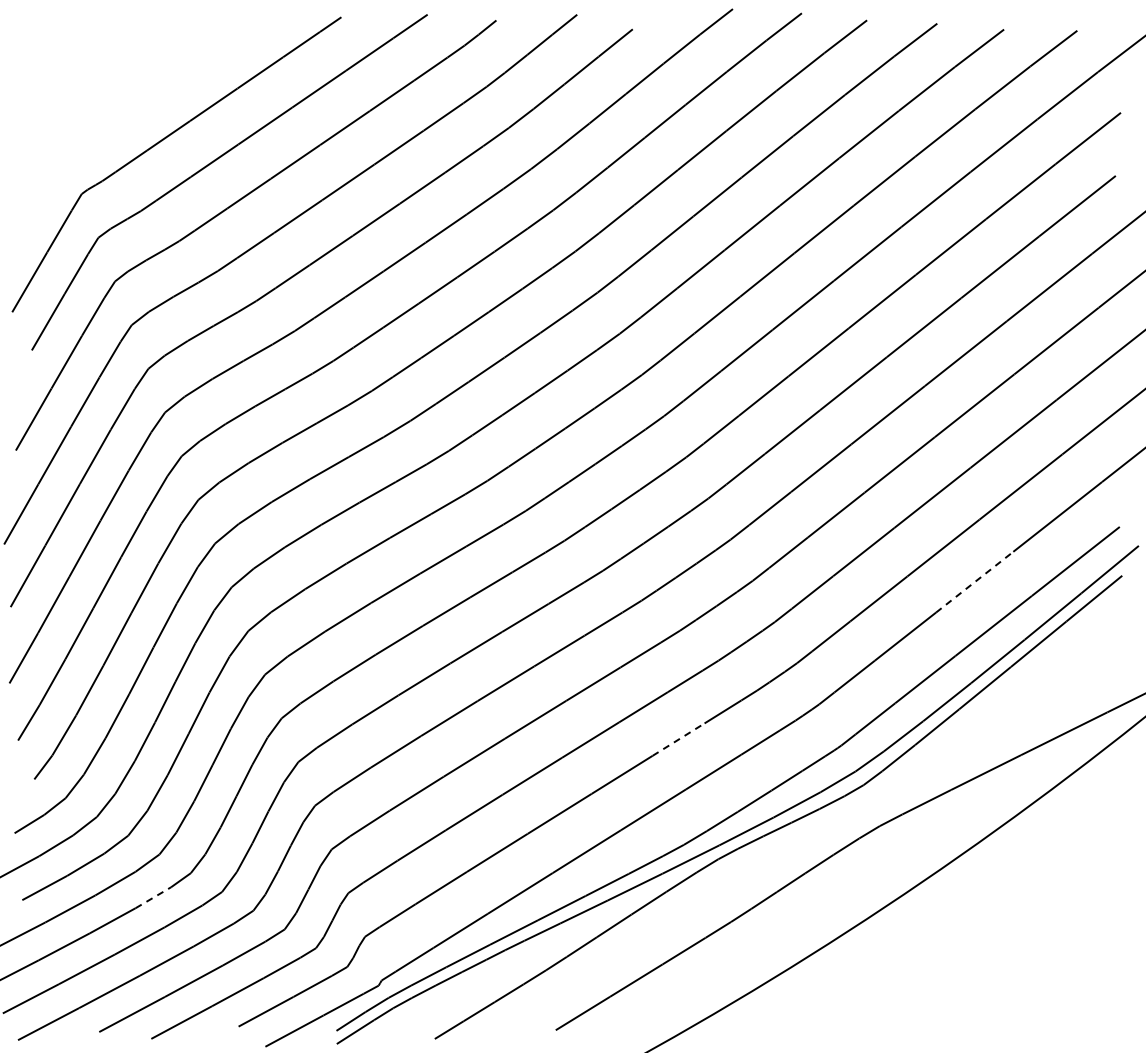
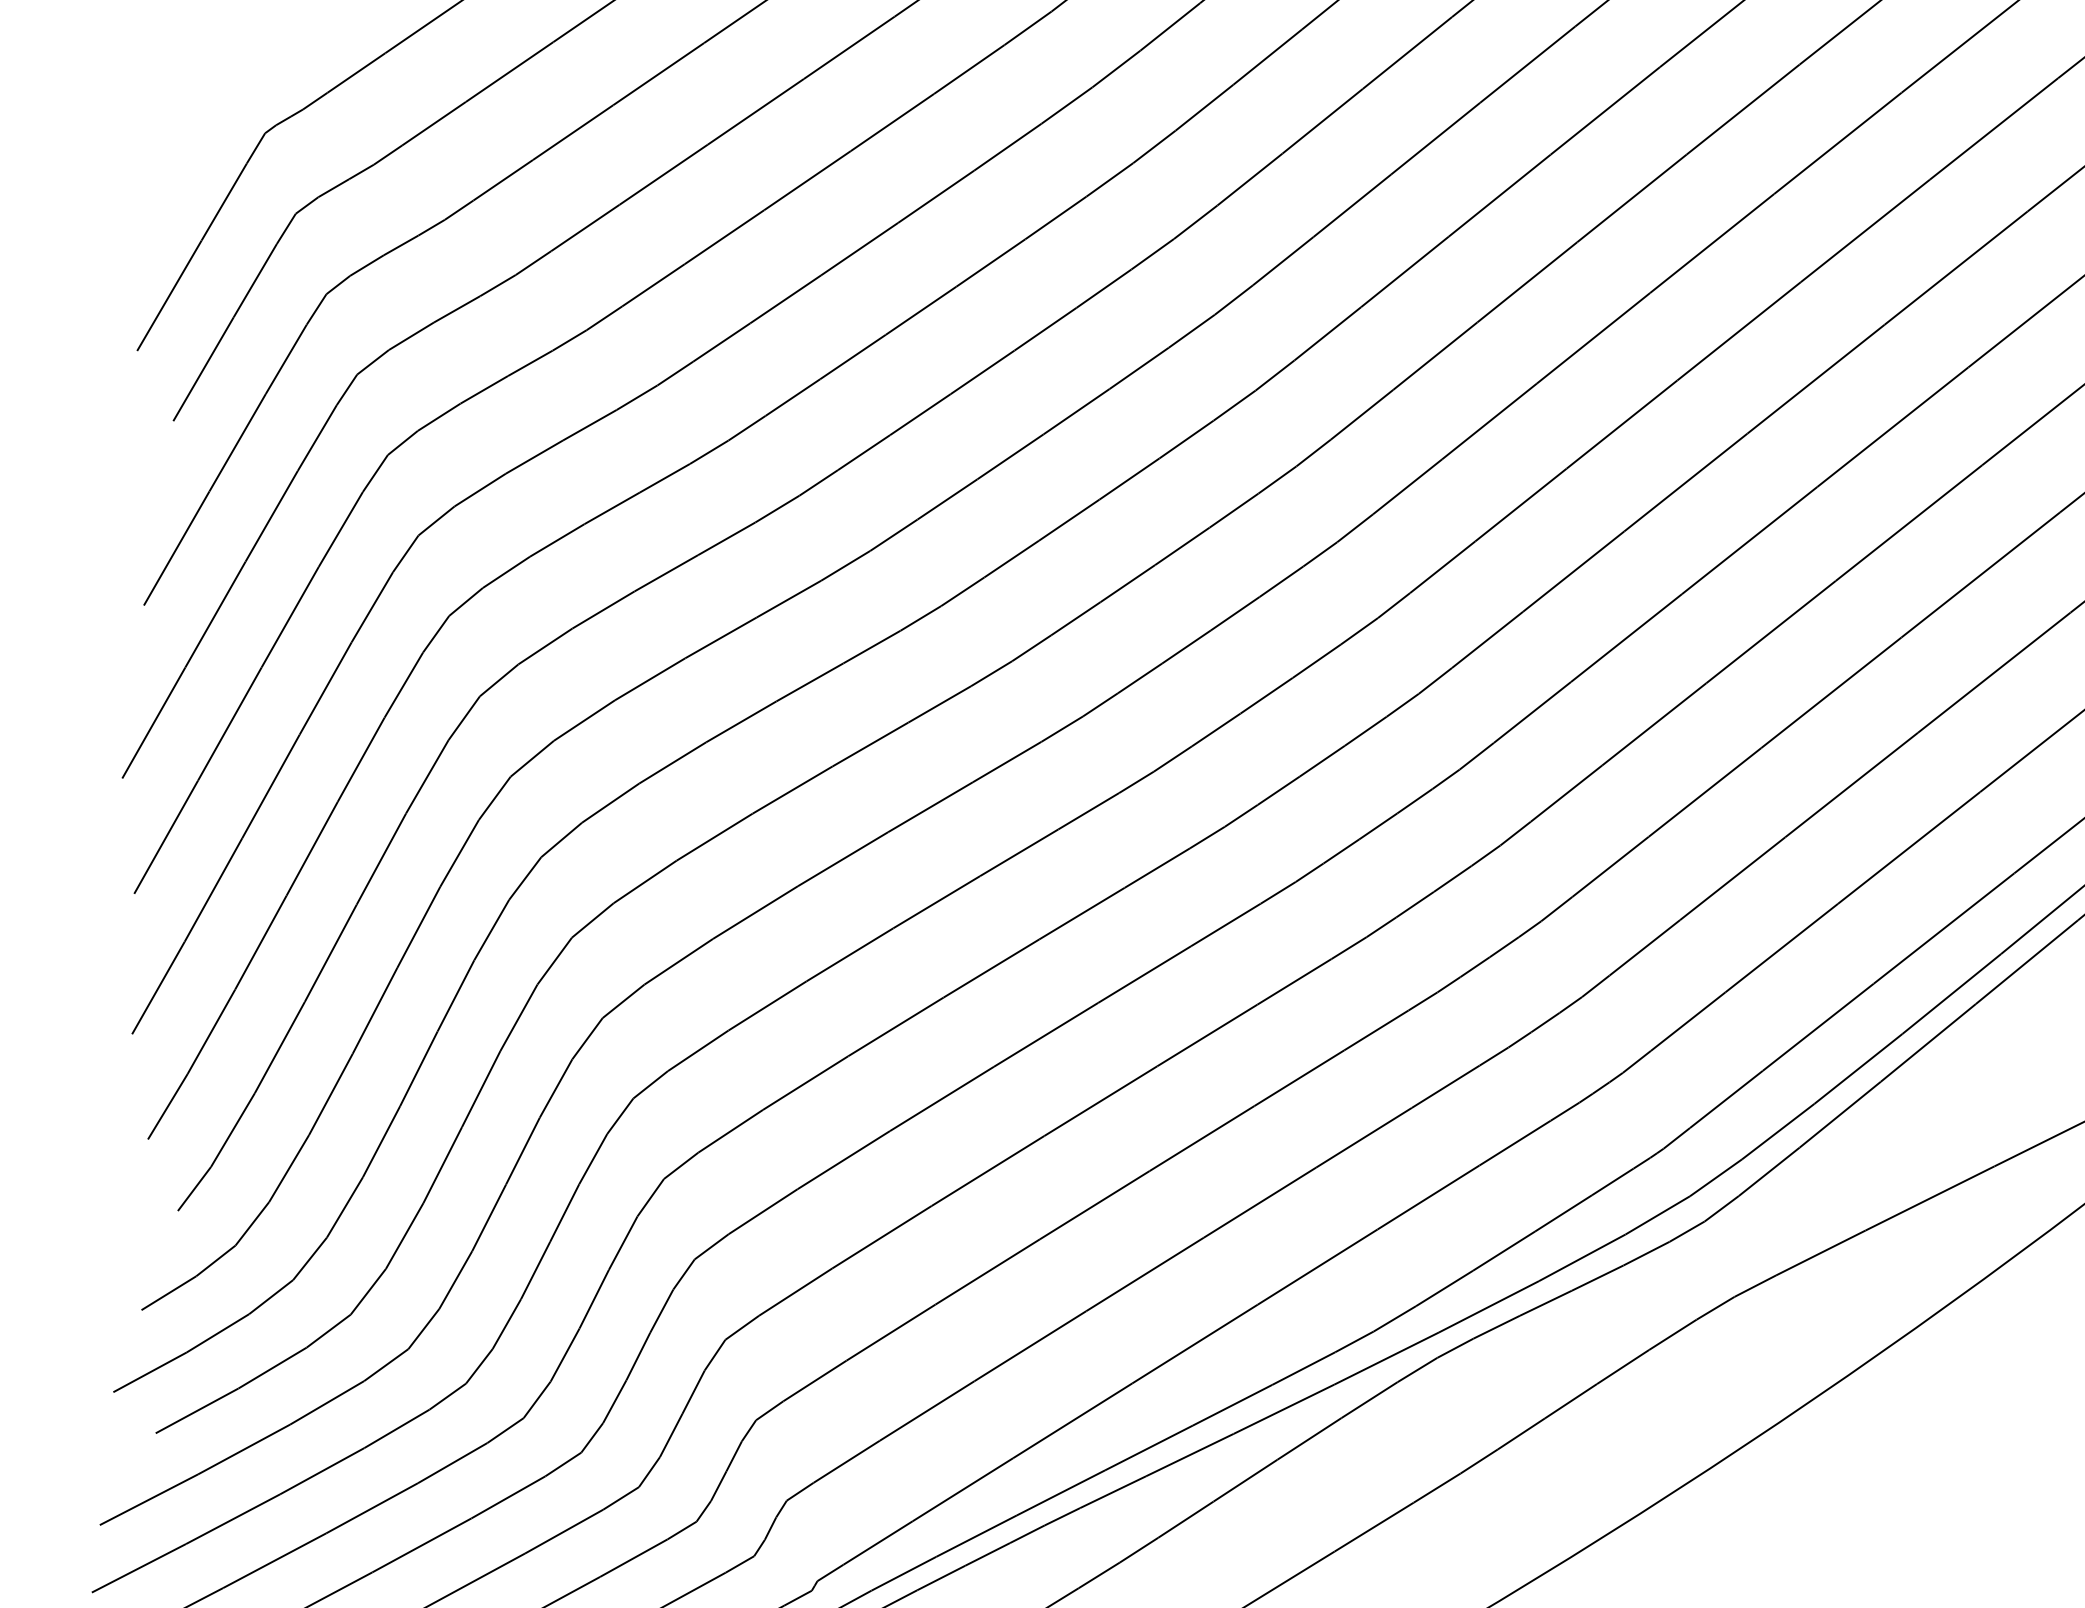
line: (975, 581) -> (1910, 846), dashed -> solid
line: (678, 739) -> (1363, 1137), dashed -> solid
line: (153, 897) -> (397, 1428), dashed -> solid

